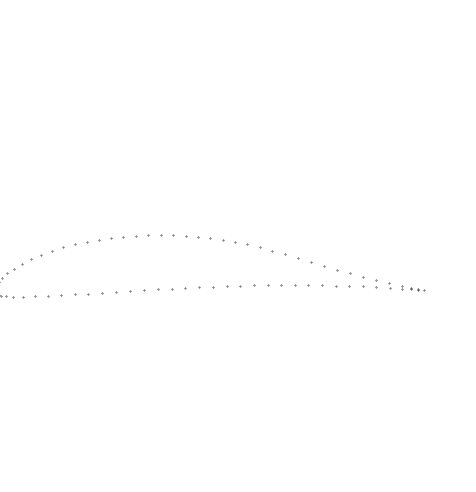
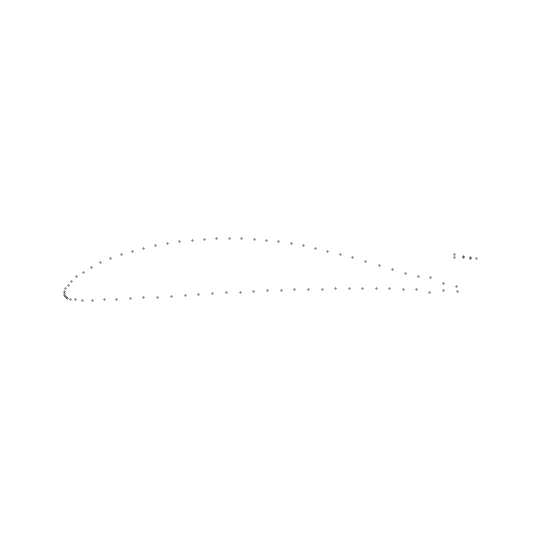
part: (363, 281) -> (430, 284), size x1.6
part: (413, 288) -> (465, 256), moved

